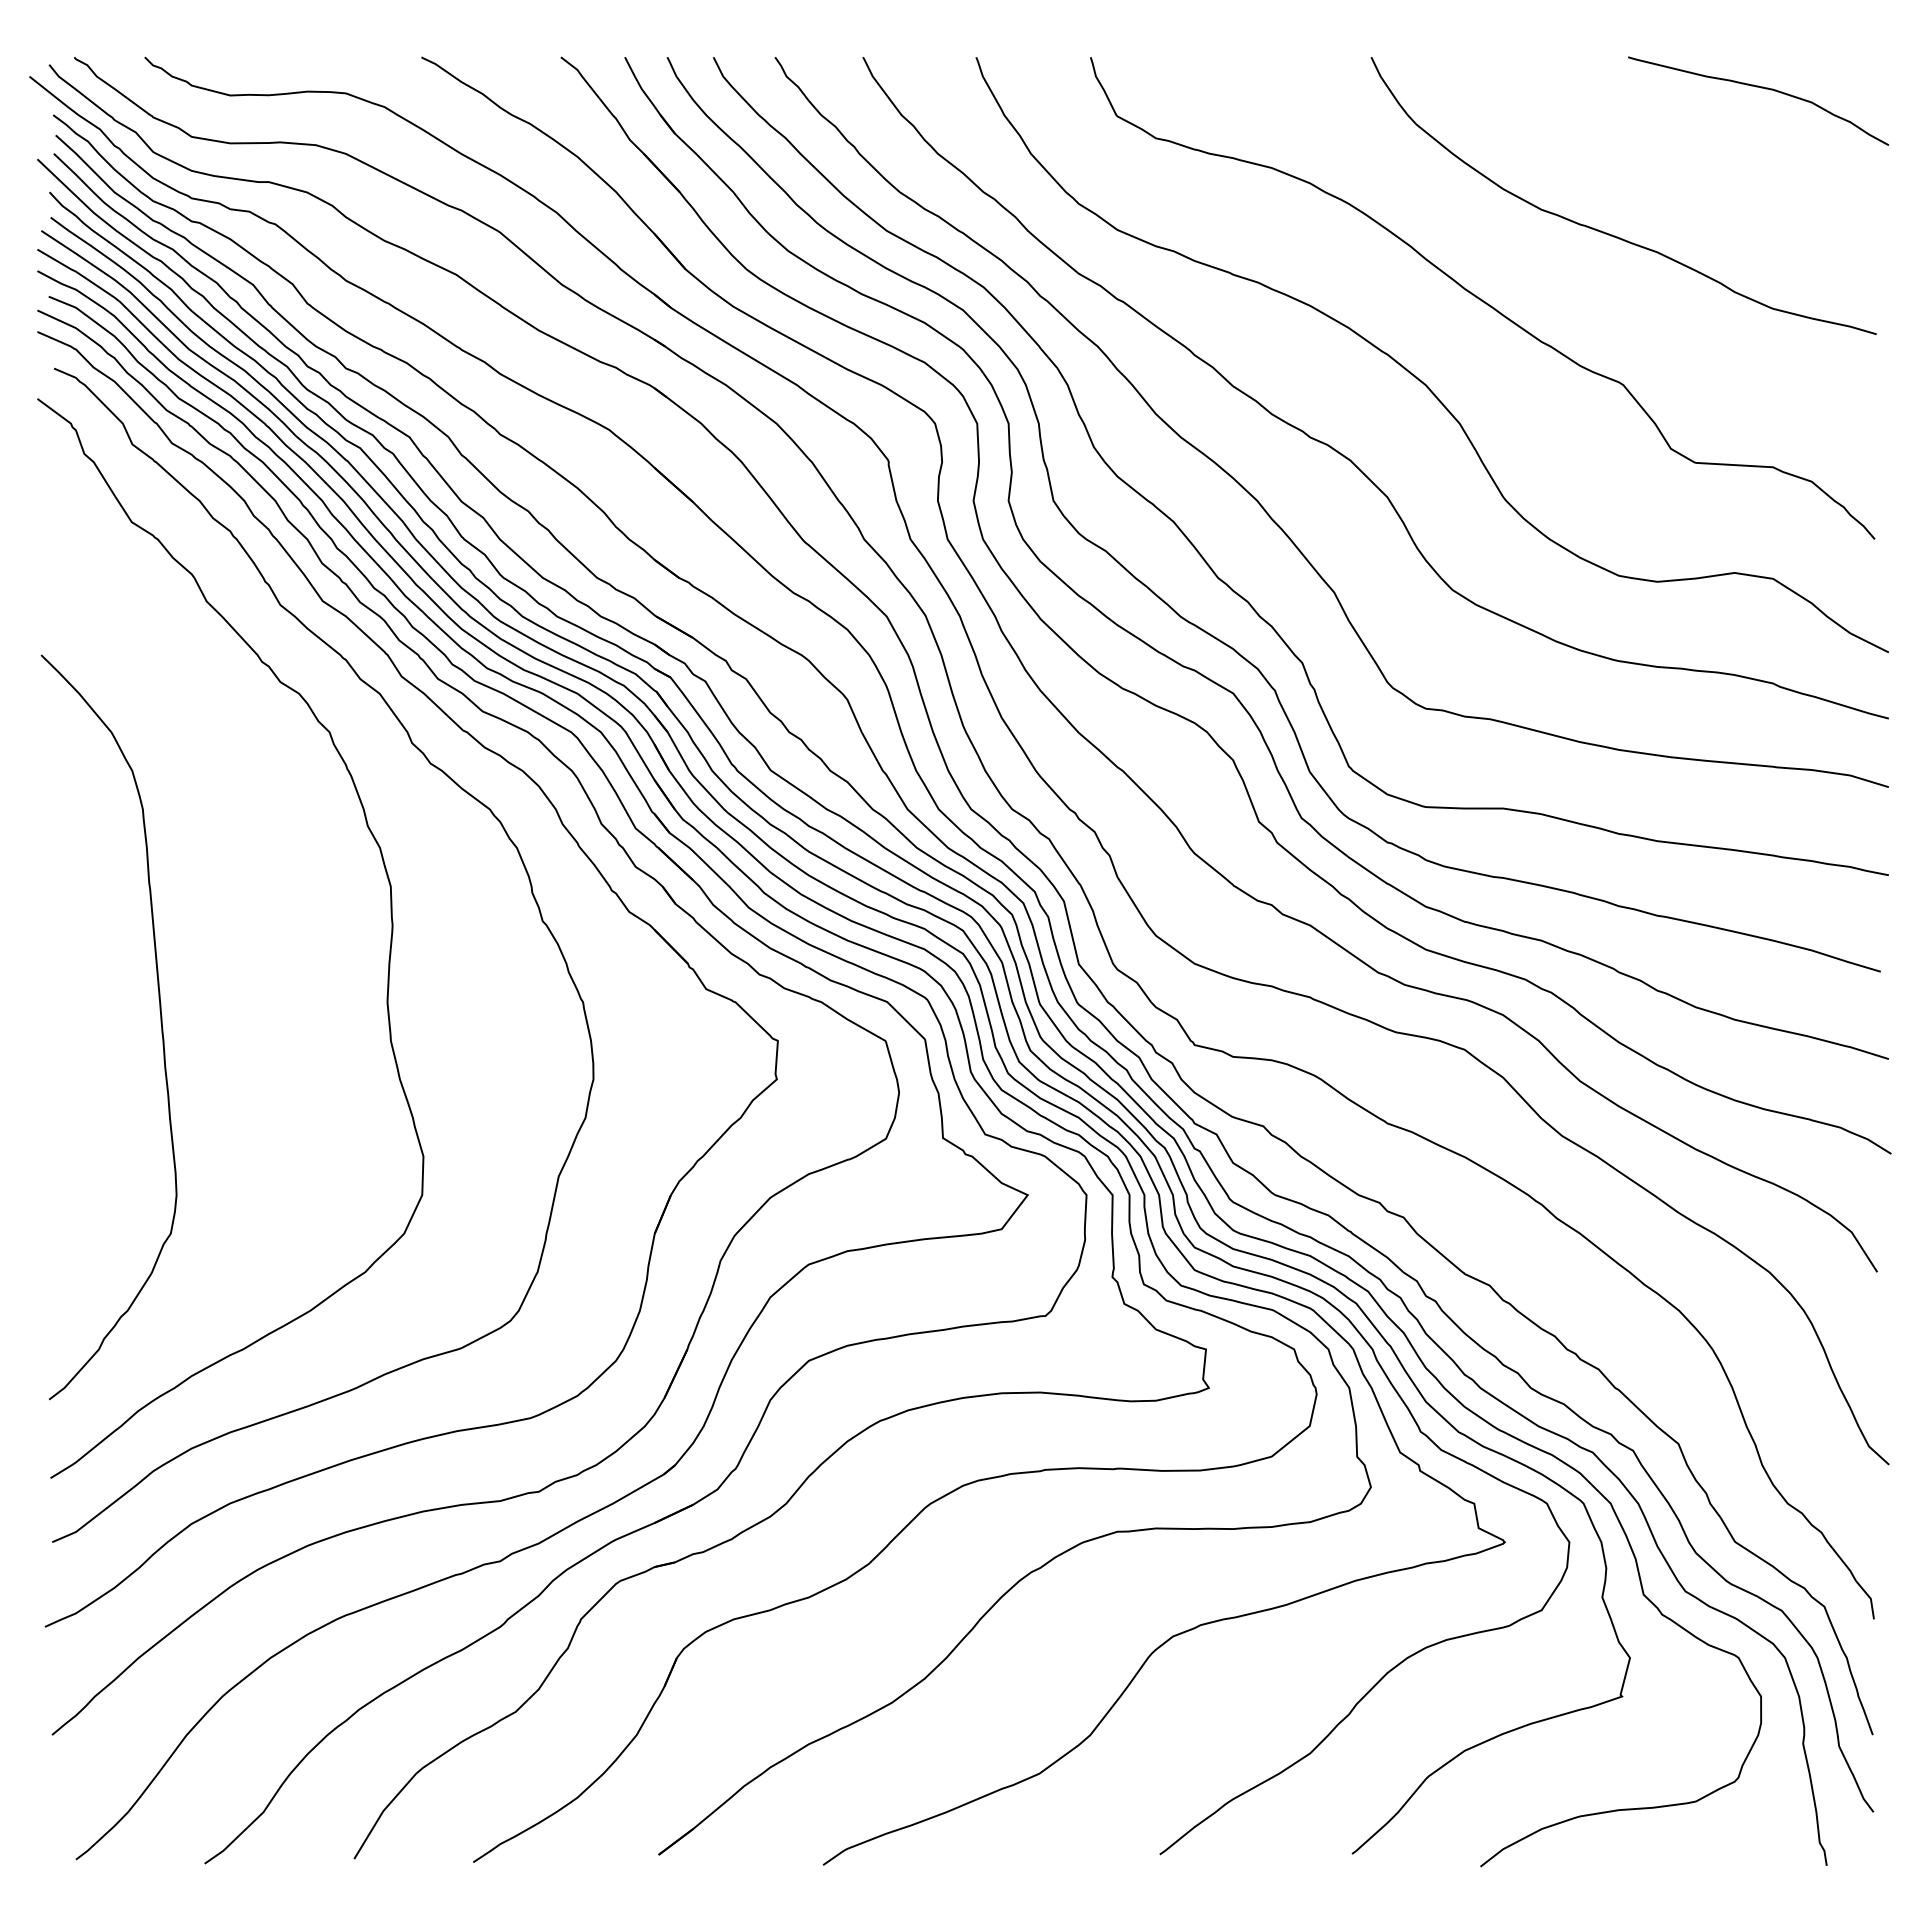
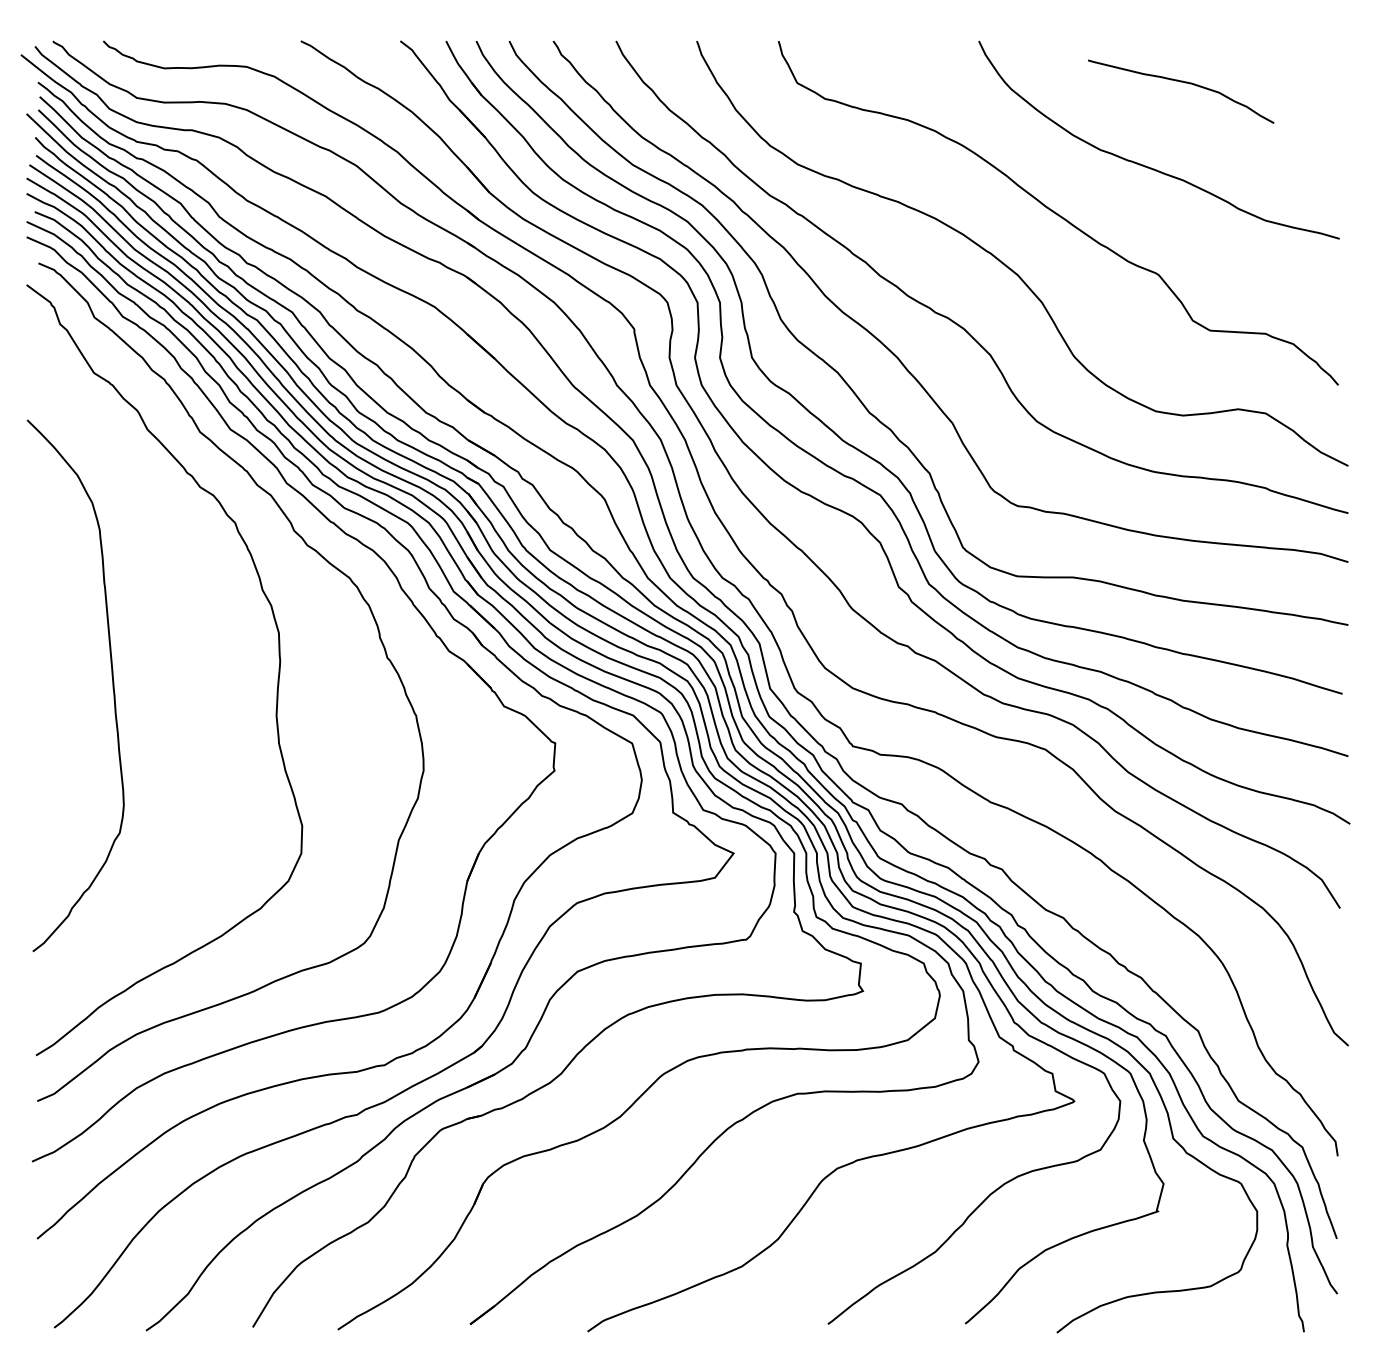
curve: (1761, 88) -> (1183, 82), moved
curve: (160, 1023) -> (112, 683), moved

